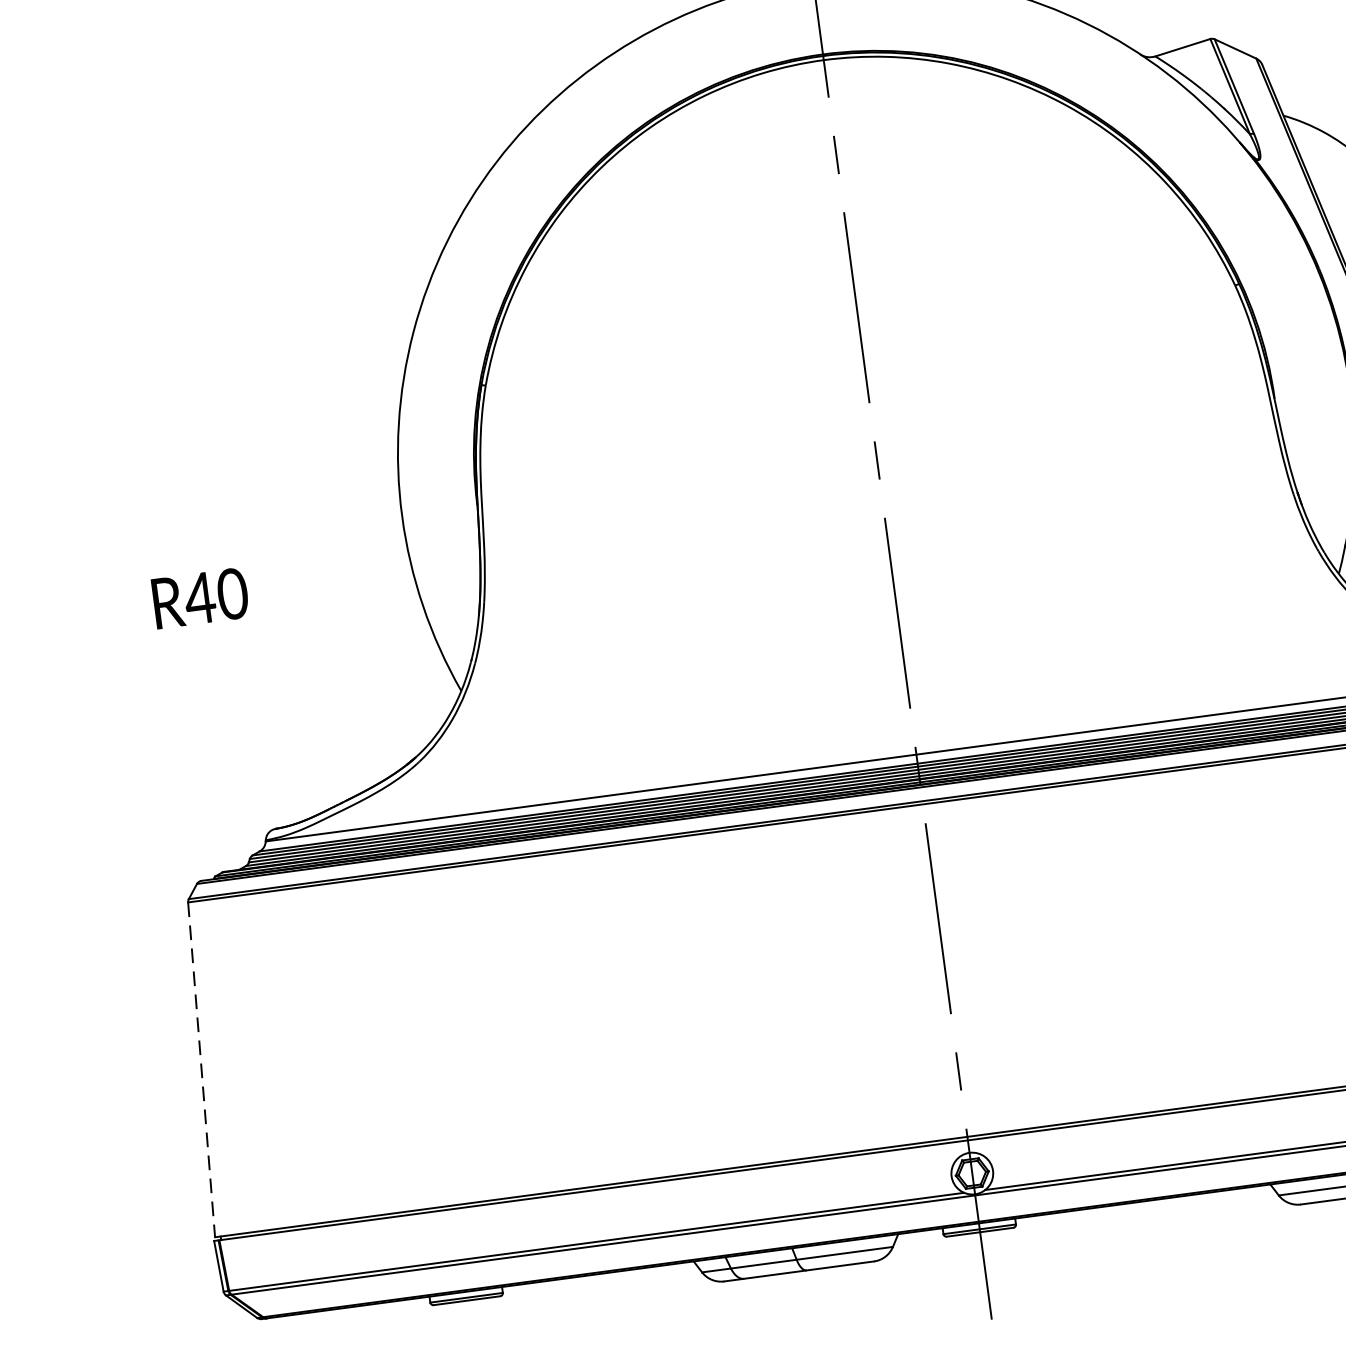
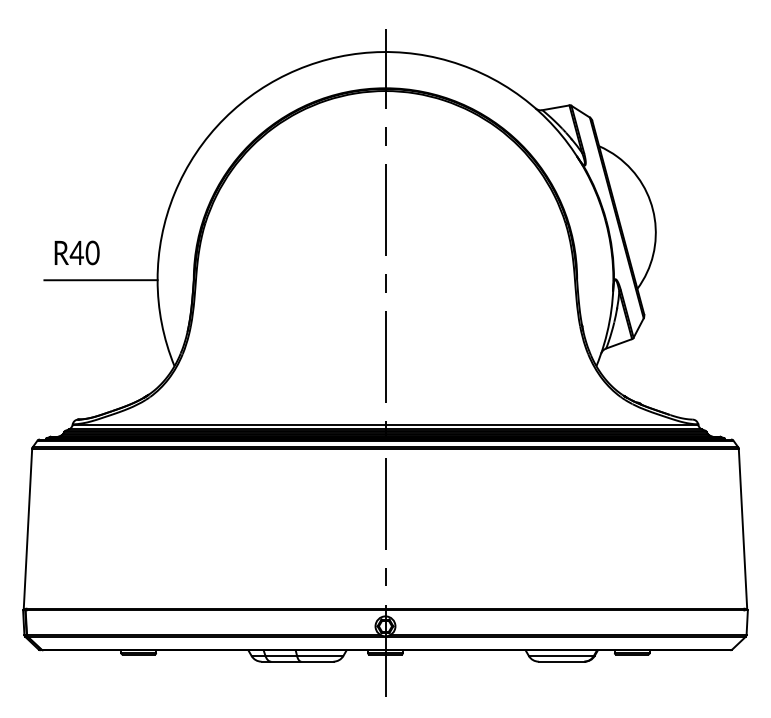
line: (283, 533) -> (100, 280), added
text: (198, 597) -> (76, 252), moved
line: (200, 1071) -> (27, 529), dashed -> solid

